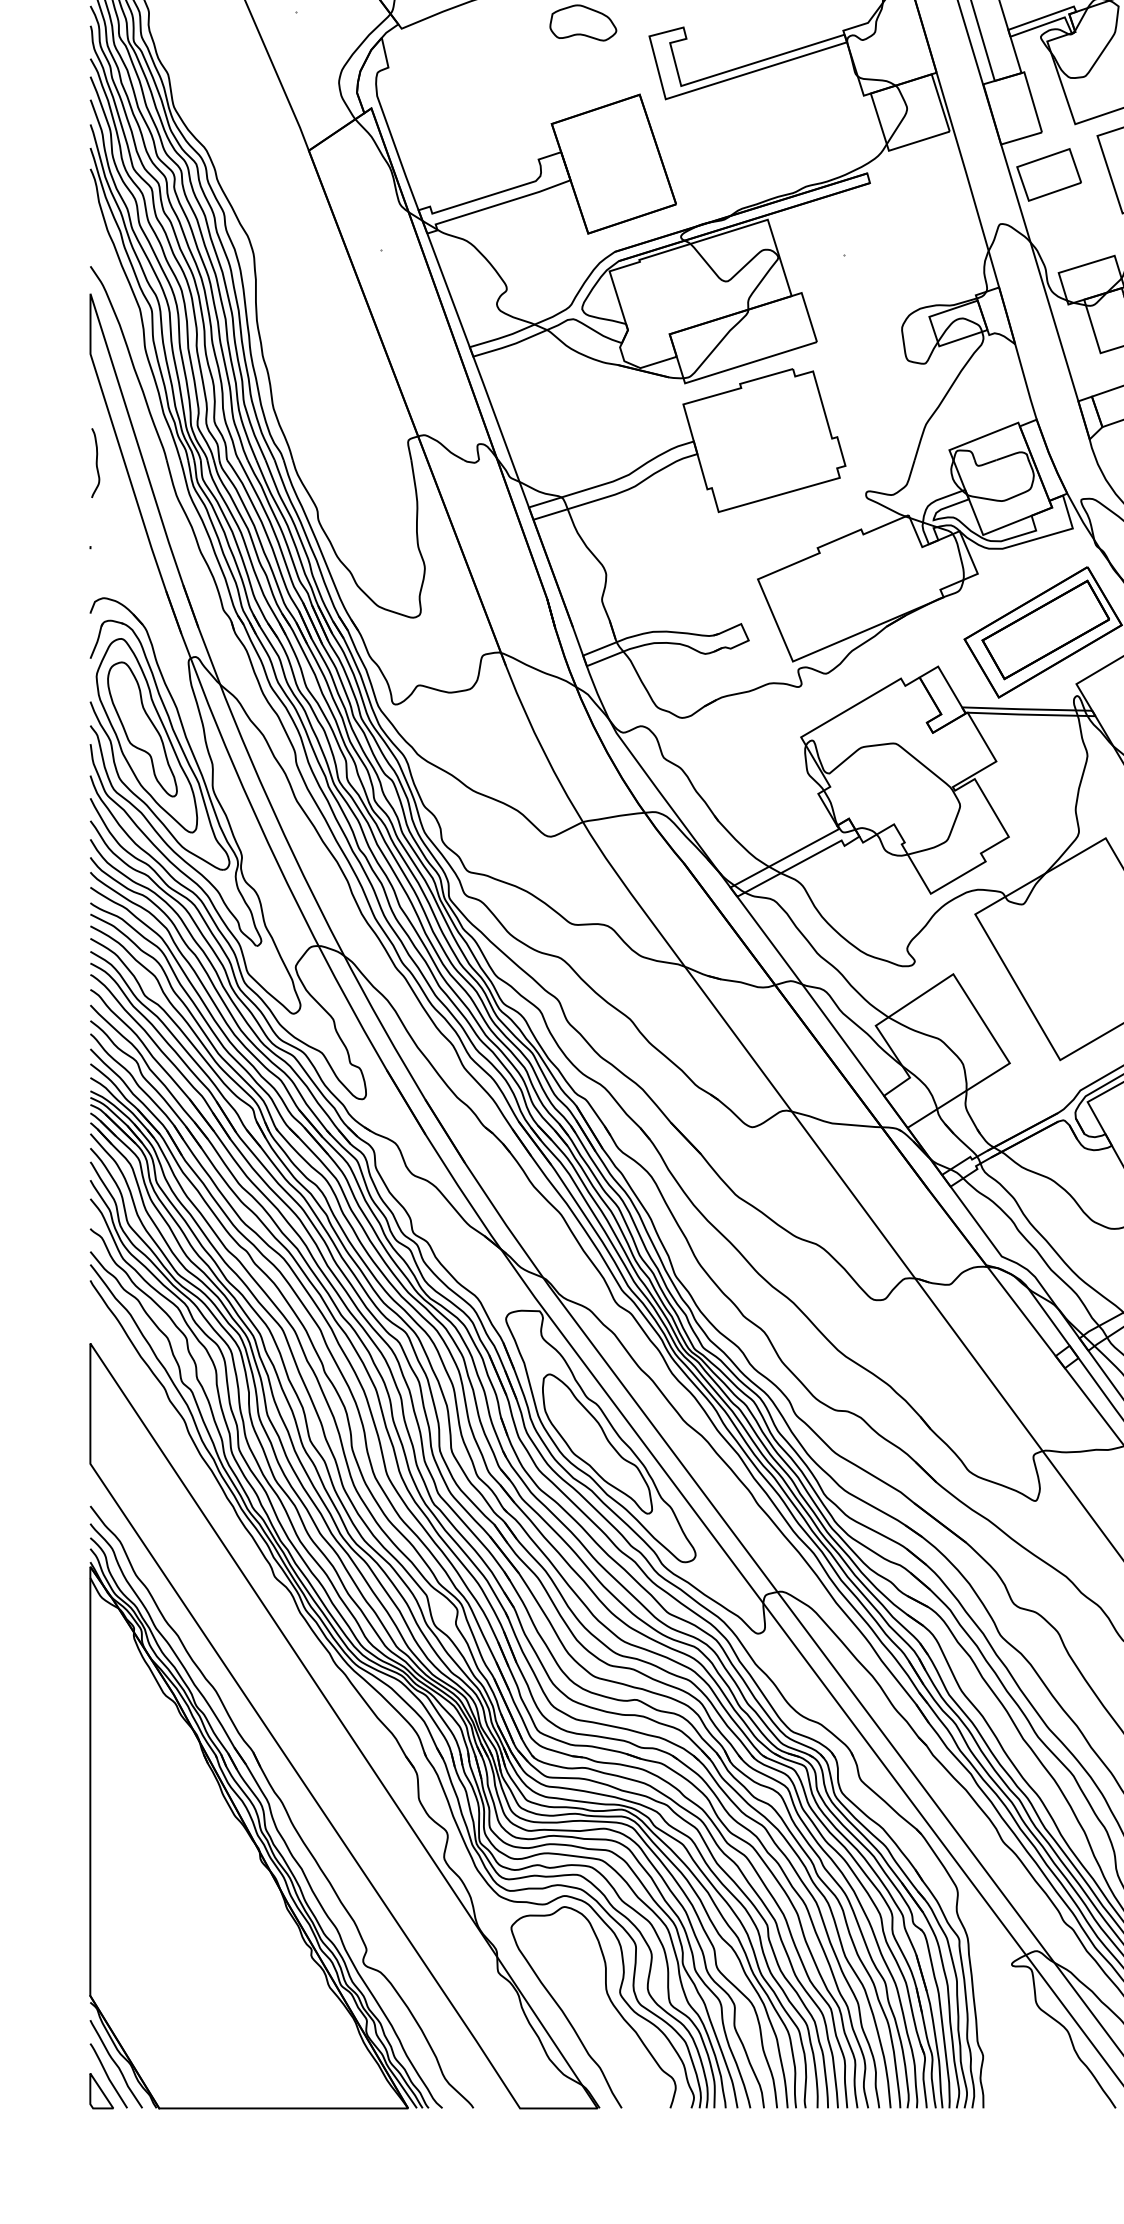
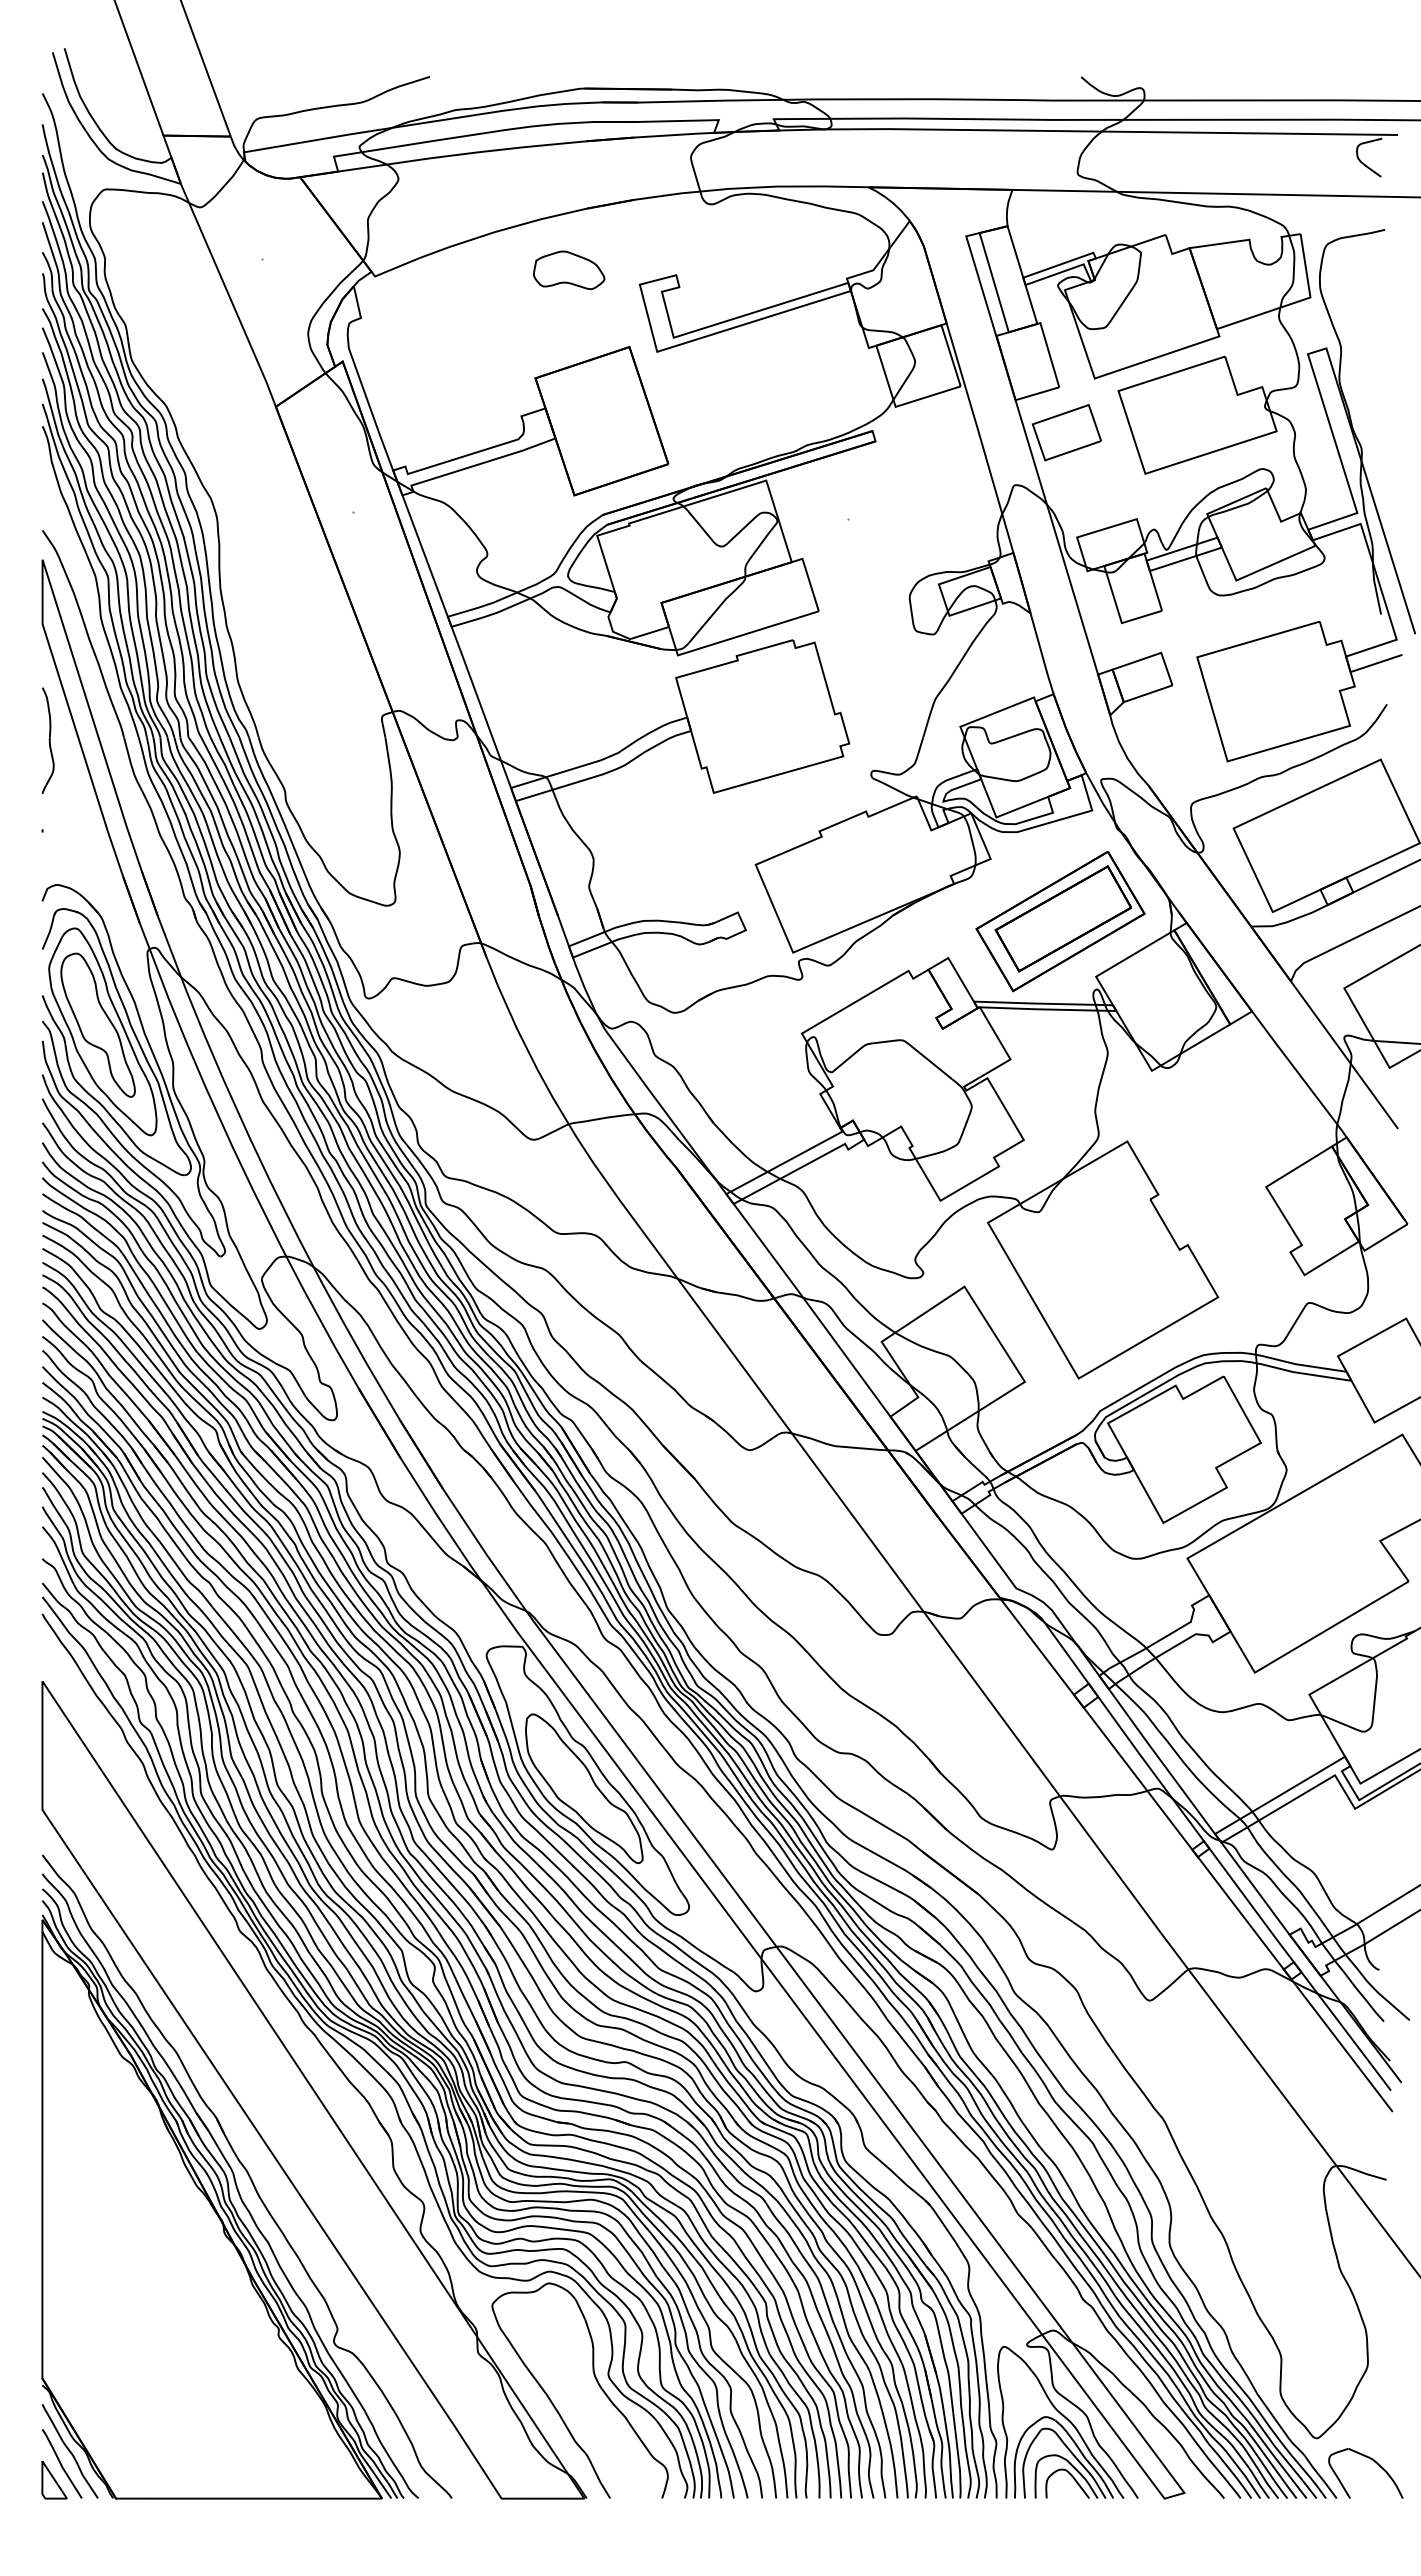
part: (95, 463) -> (47, 740), size x1.43
part: (1043, 2036) -> (1060, 2421), added

